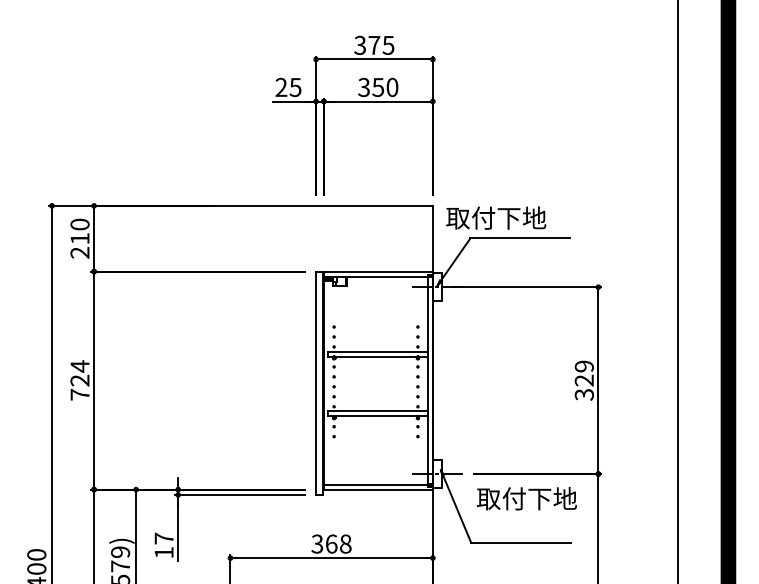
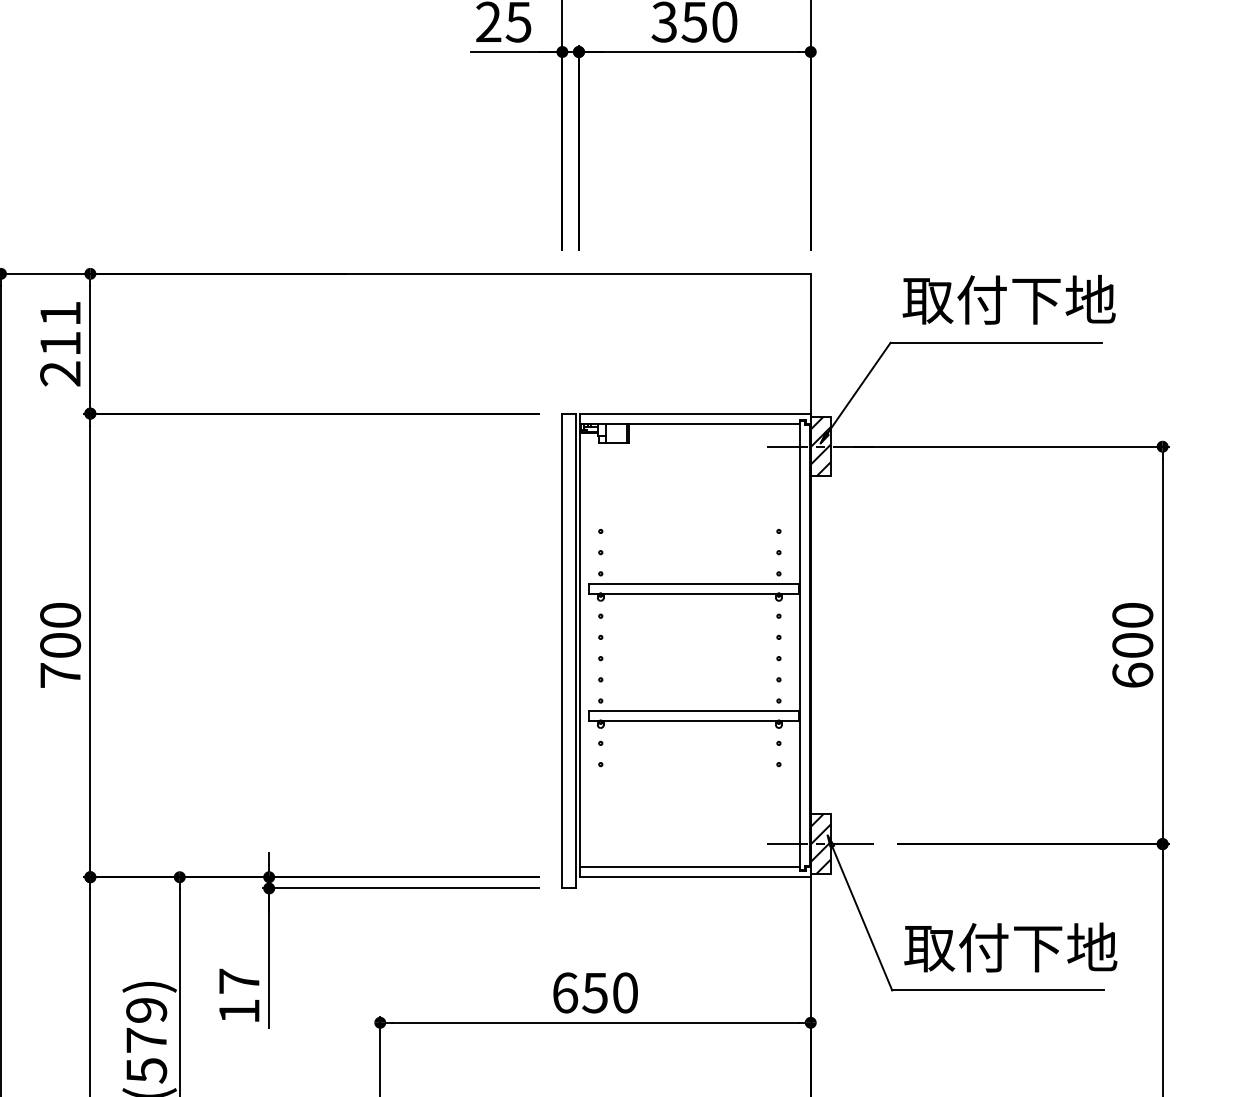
text: (496, 217) -> (1009, 298), moved
text: (79, 224) -> (59, 313), 210 -> 211
hatch: (437, 287) -> (820, 447), added
text: (79, 373) -> (59, 630), 724 -> 700
text: (583, 380) -> (1130, 645), 329 -> 600
hatch: (437, 474) -> (820, 845), added
text: (526, 498) -> (1009, 947), moved
text: (331, 543) -> (595, 991), 368 -> 650

